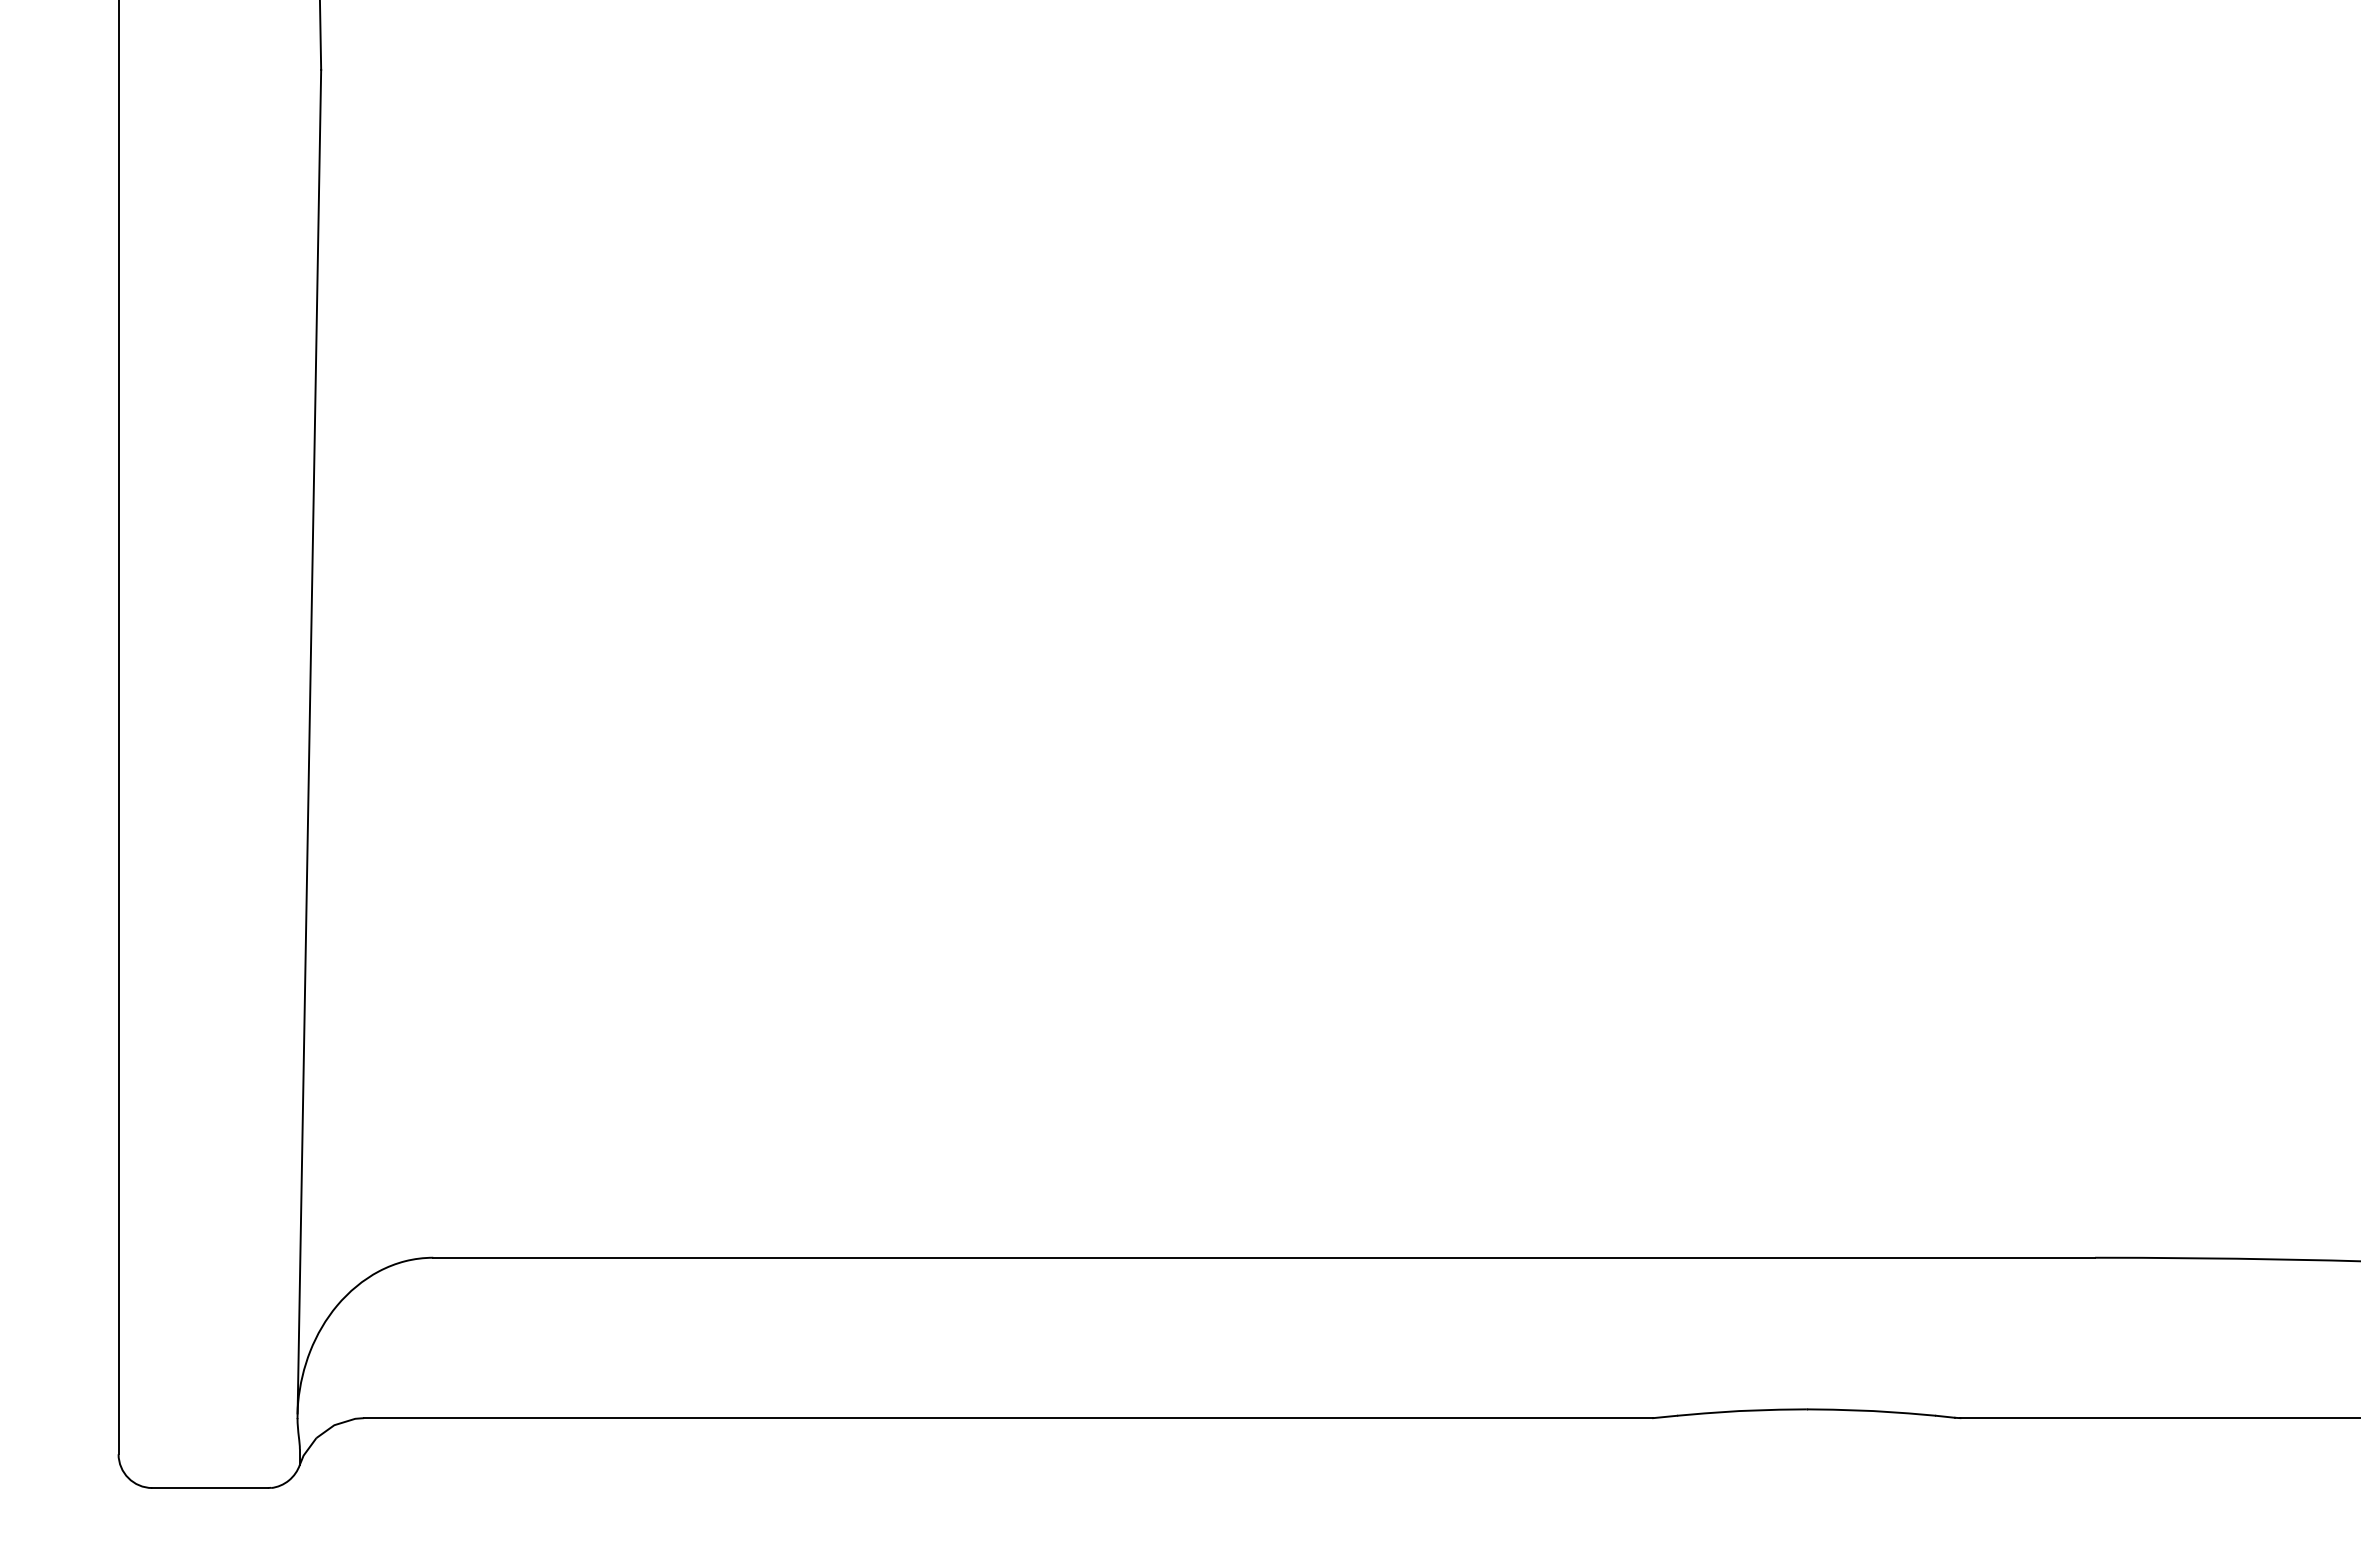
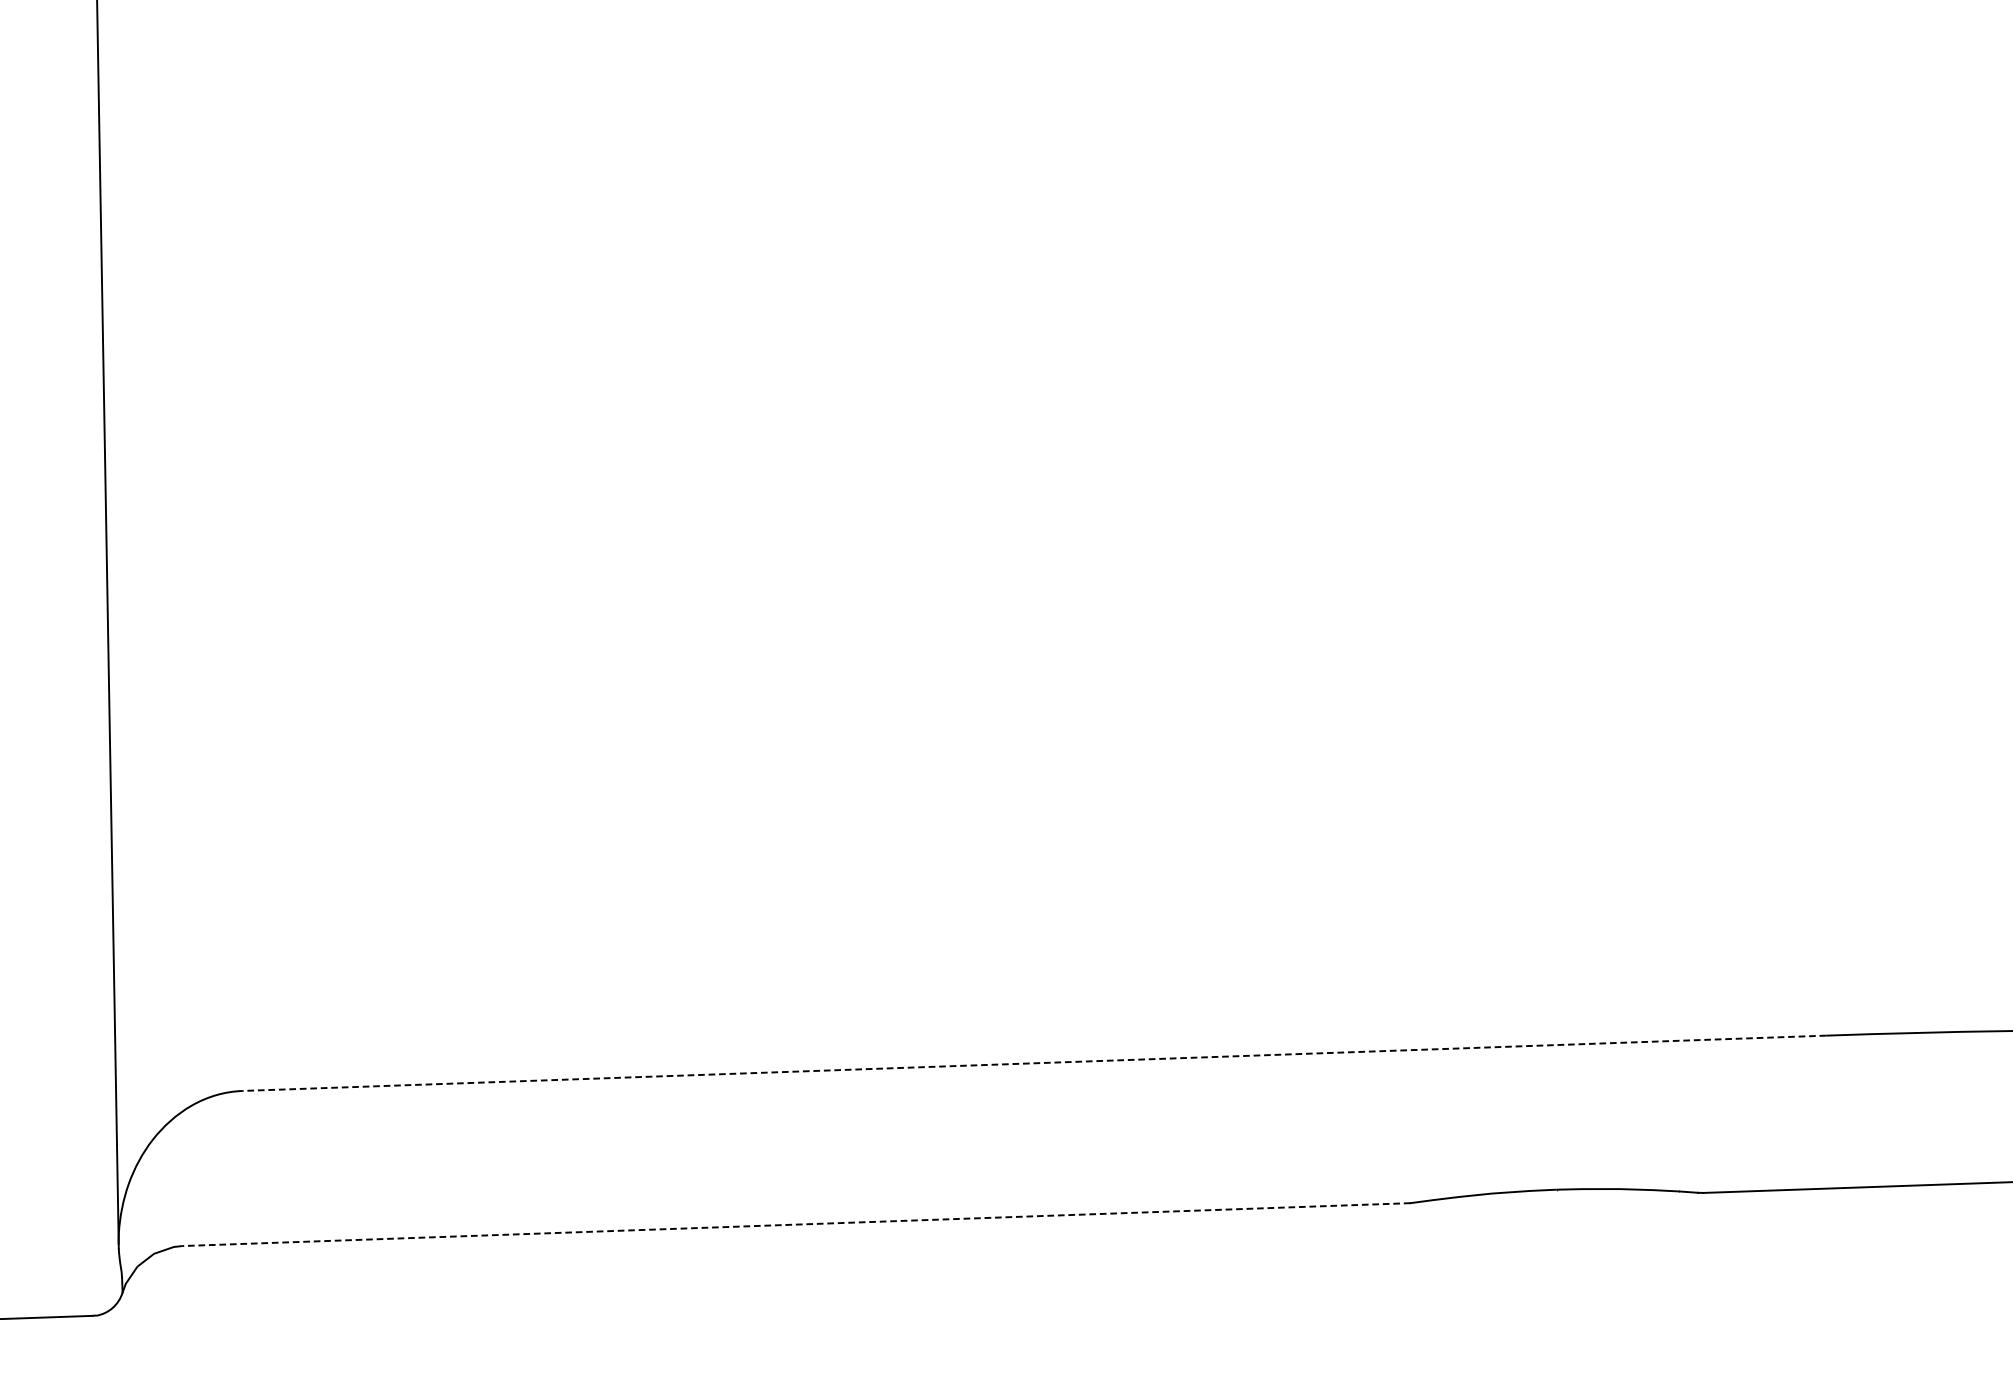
line: (1264, 1257) -> (1034, 1063), solid -> dashed
line: (1008, 1418) -> (796, 1224), solid -> dashed

